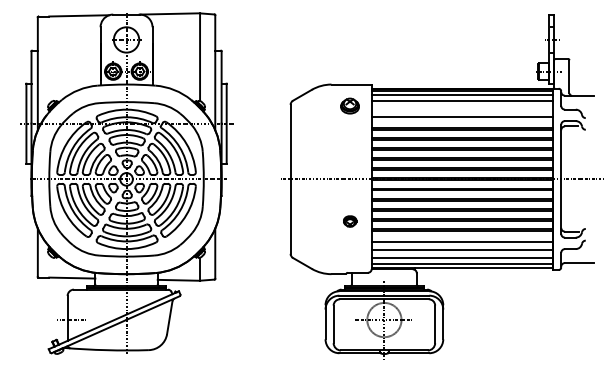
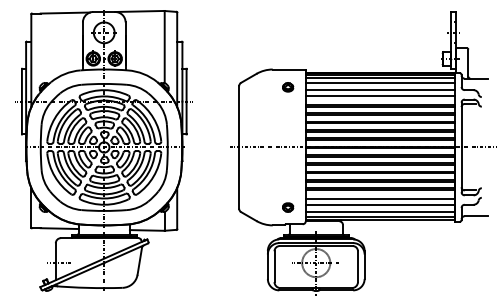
part: (350, 106) -> (288, 87), size x0.71
line: (461, 108) -> (379, 89), added
part: (350, 221) -> (288, 207), moved

